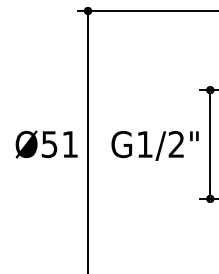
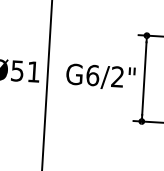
text: (145, 144) -> (93, 75), G1/2" -> G6/2"

